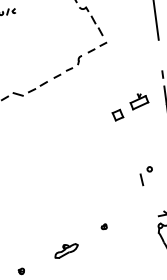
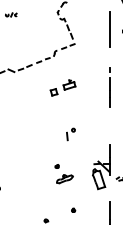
part: (129, 106) -> (62, 87), moved
part: (146, 176) -> (70, 134), moved
part: (65, 251) -> (64, 179), moved

